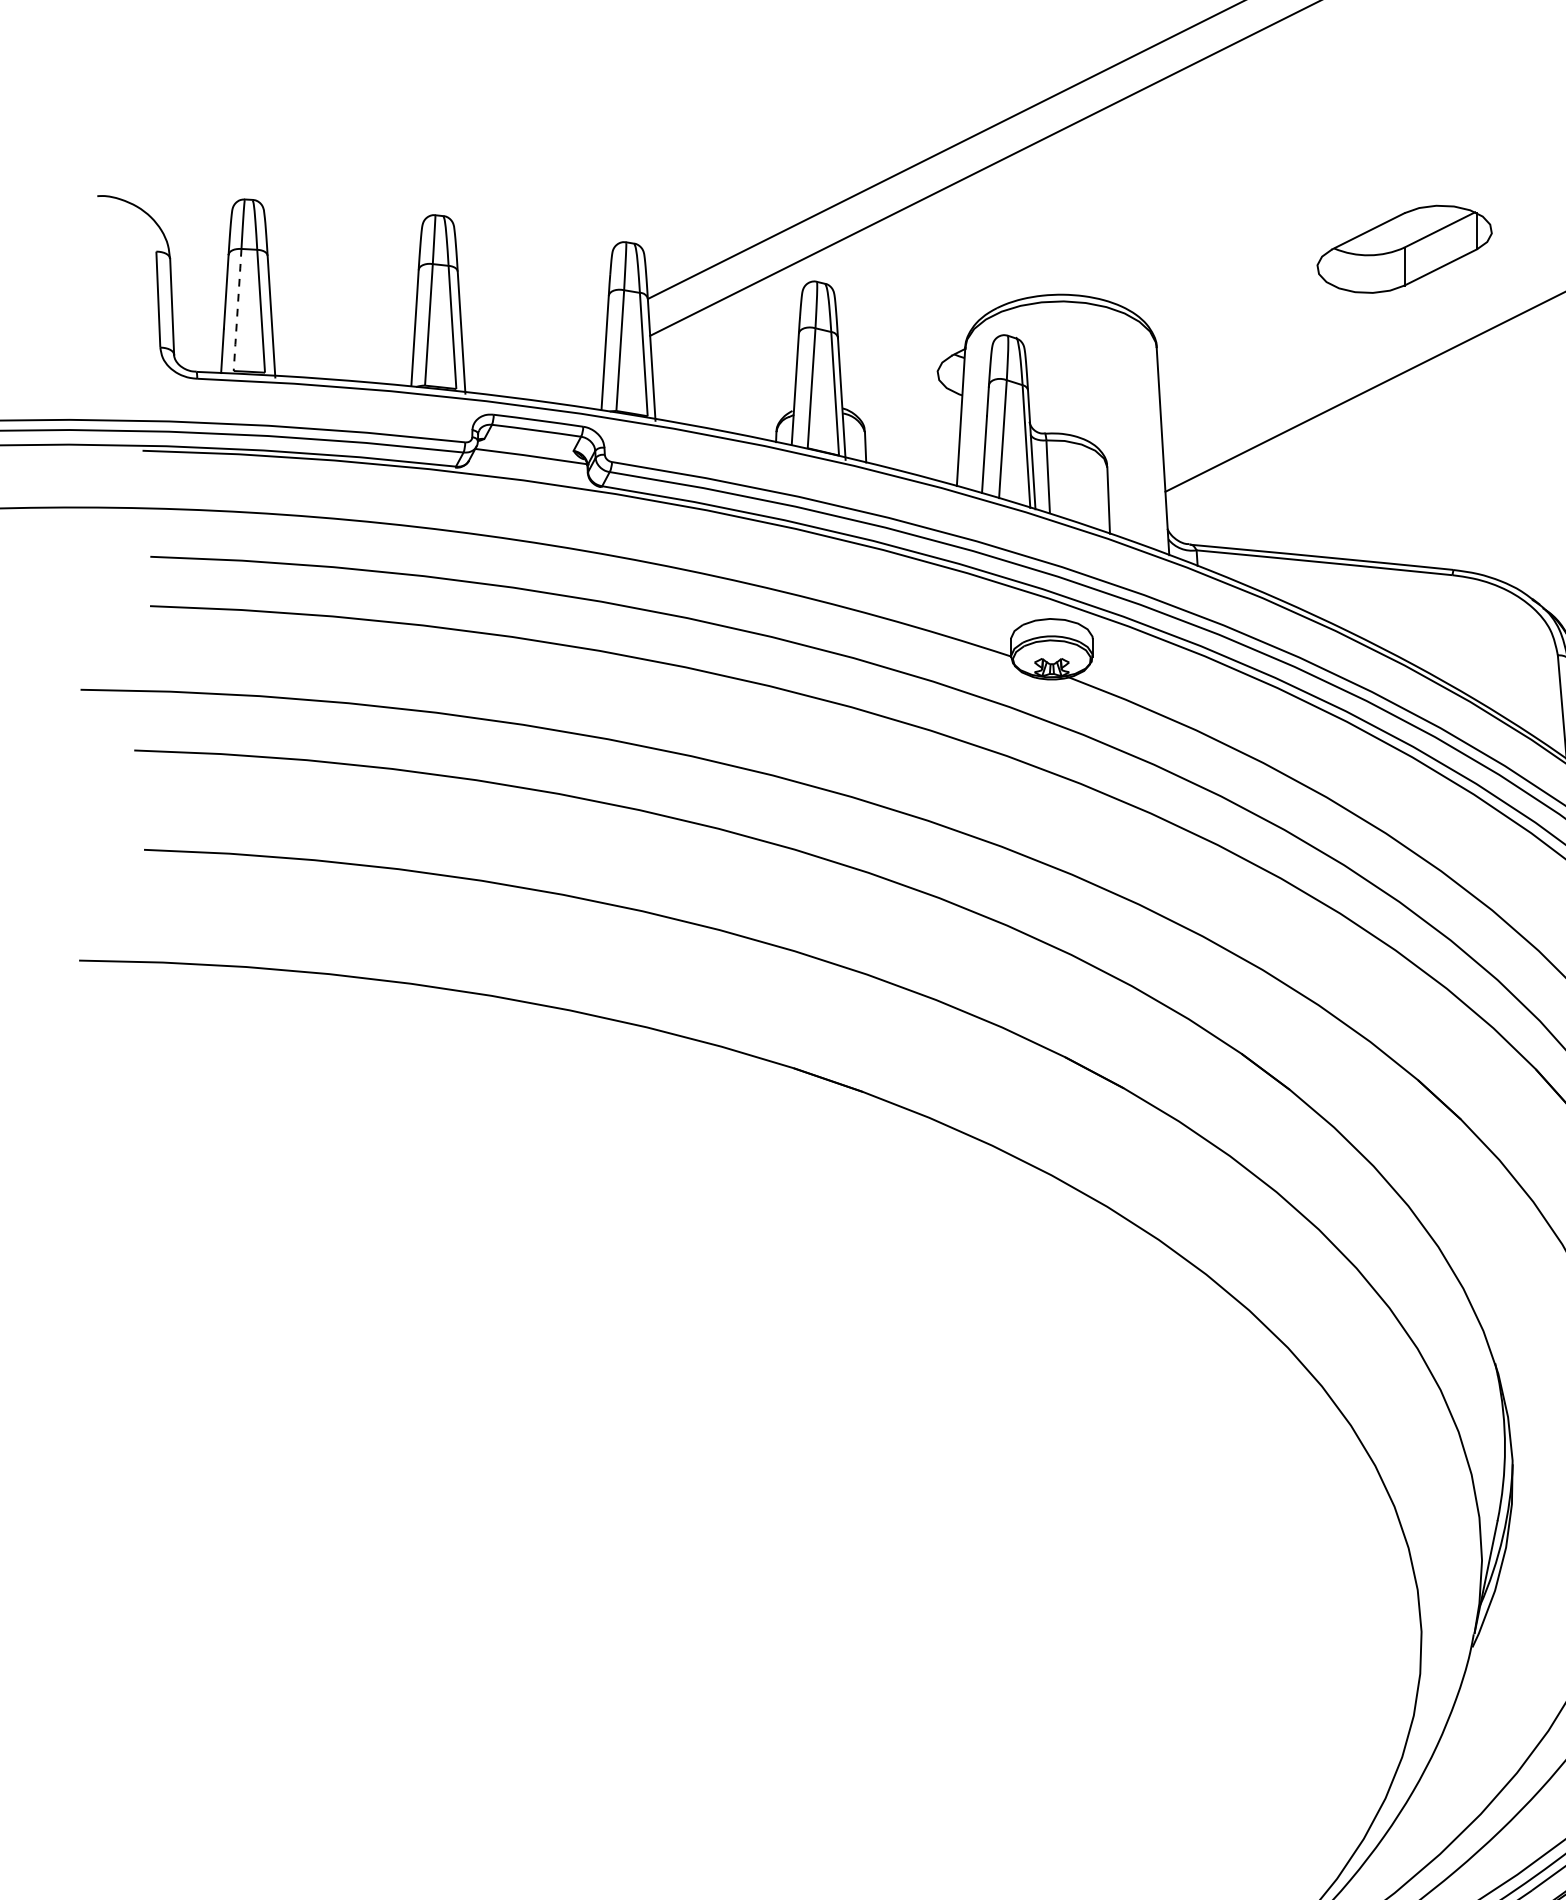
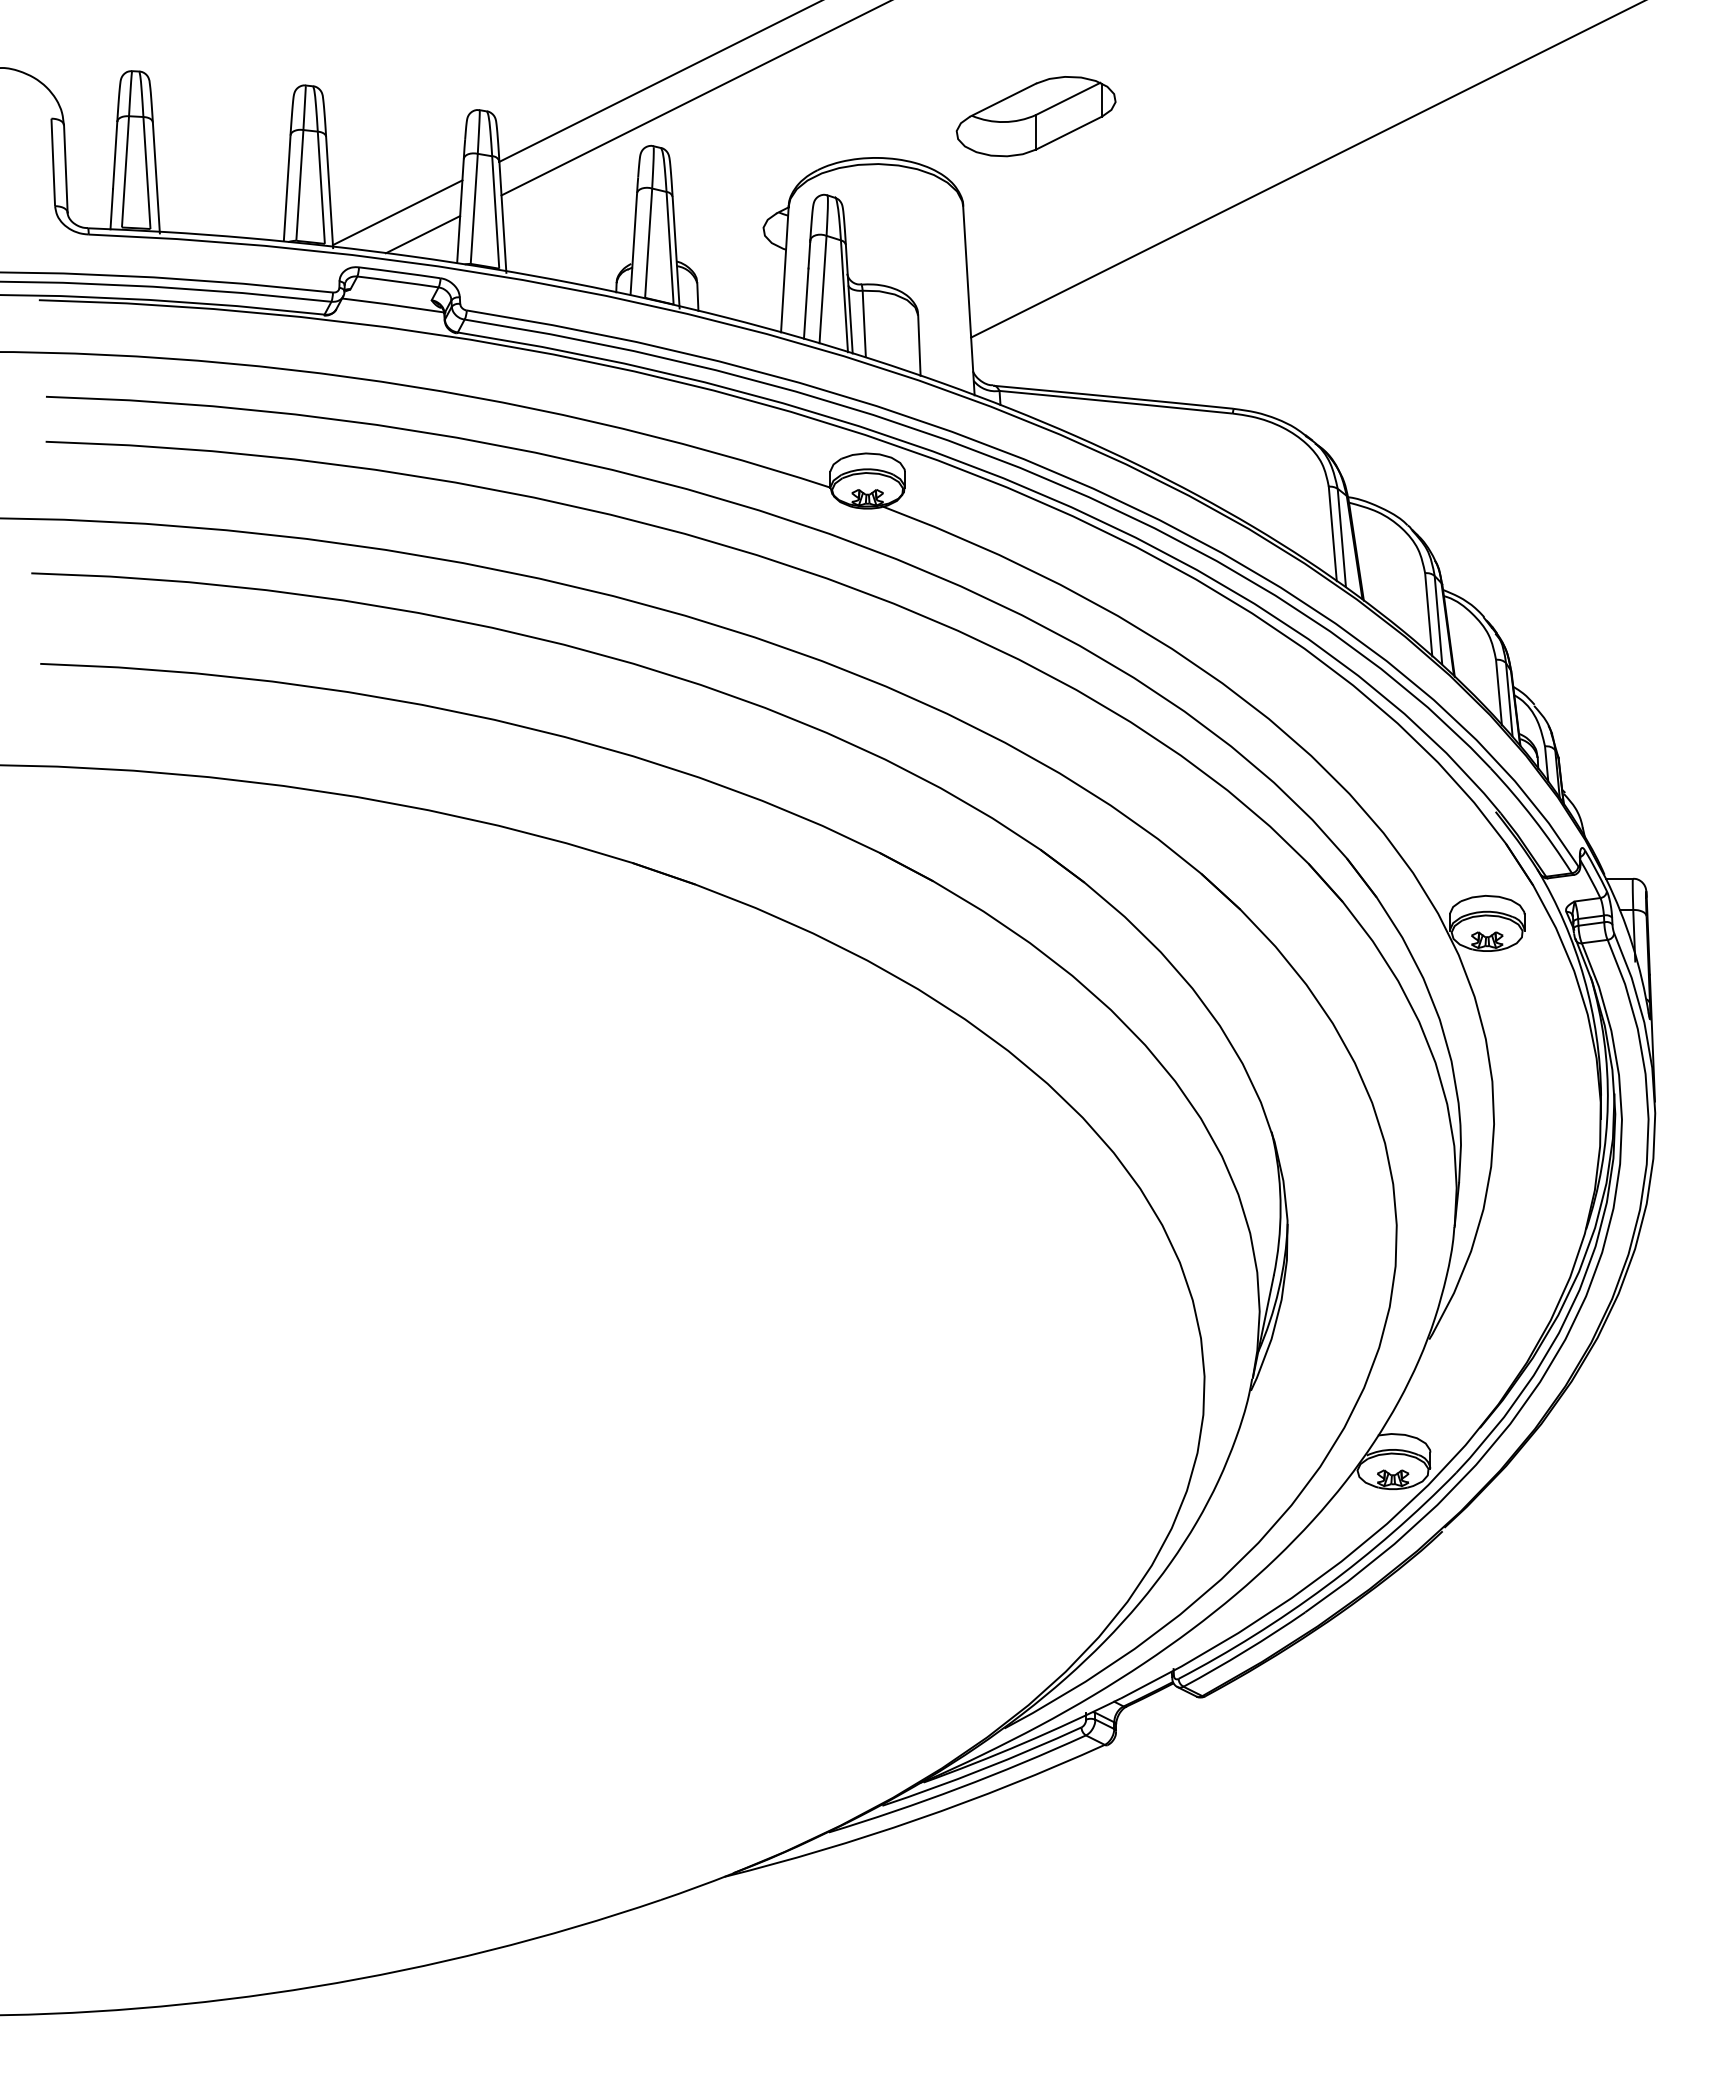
part: (1403, 249) -> (1035, 116), moved
line: (237, 310) -> (125, 172), dashed -> solid
line: (536, 354) -> (397, 212), added
line: (563, 378) -> (422, 234), added

